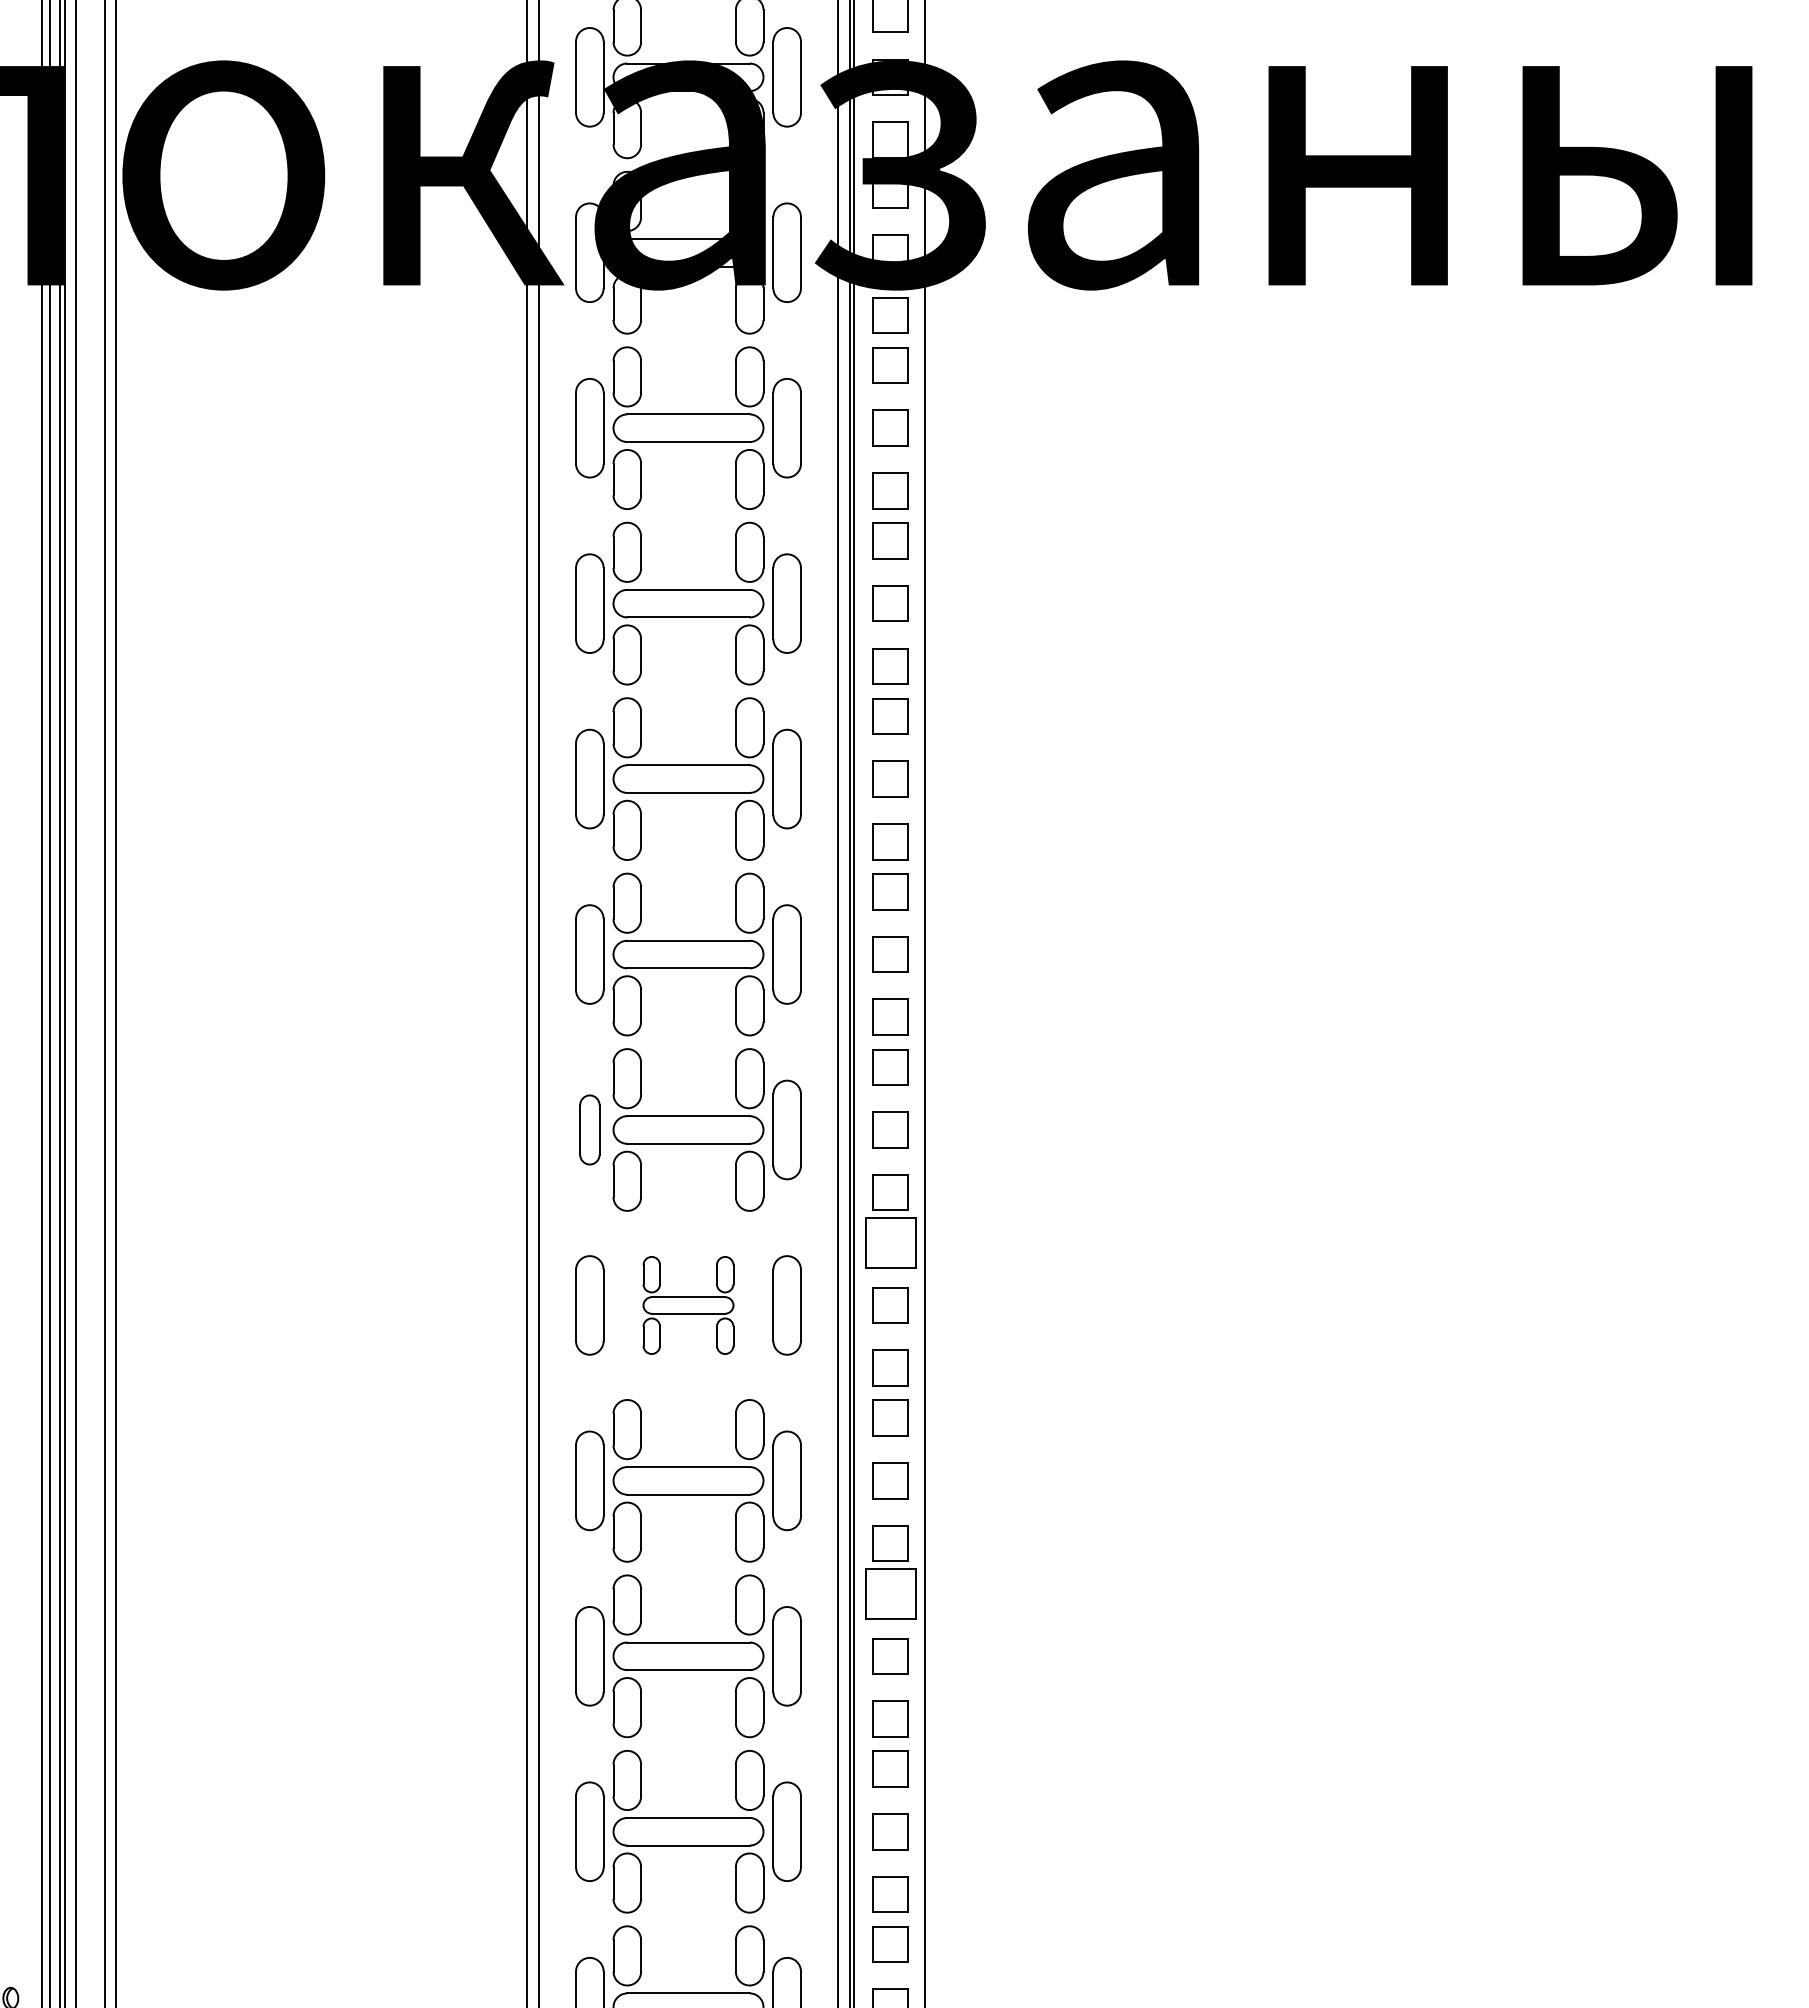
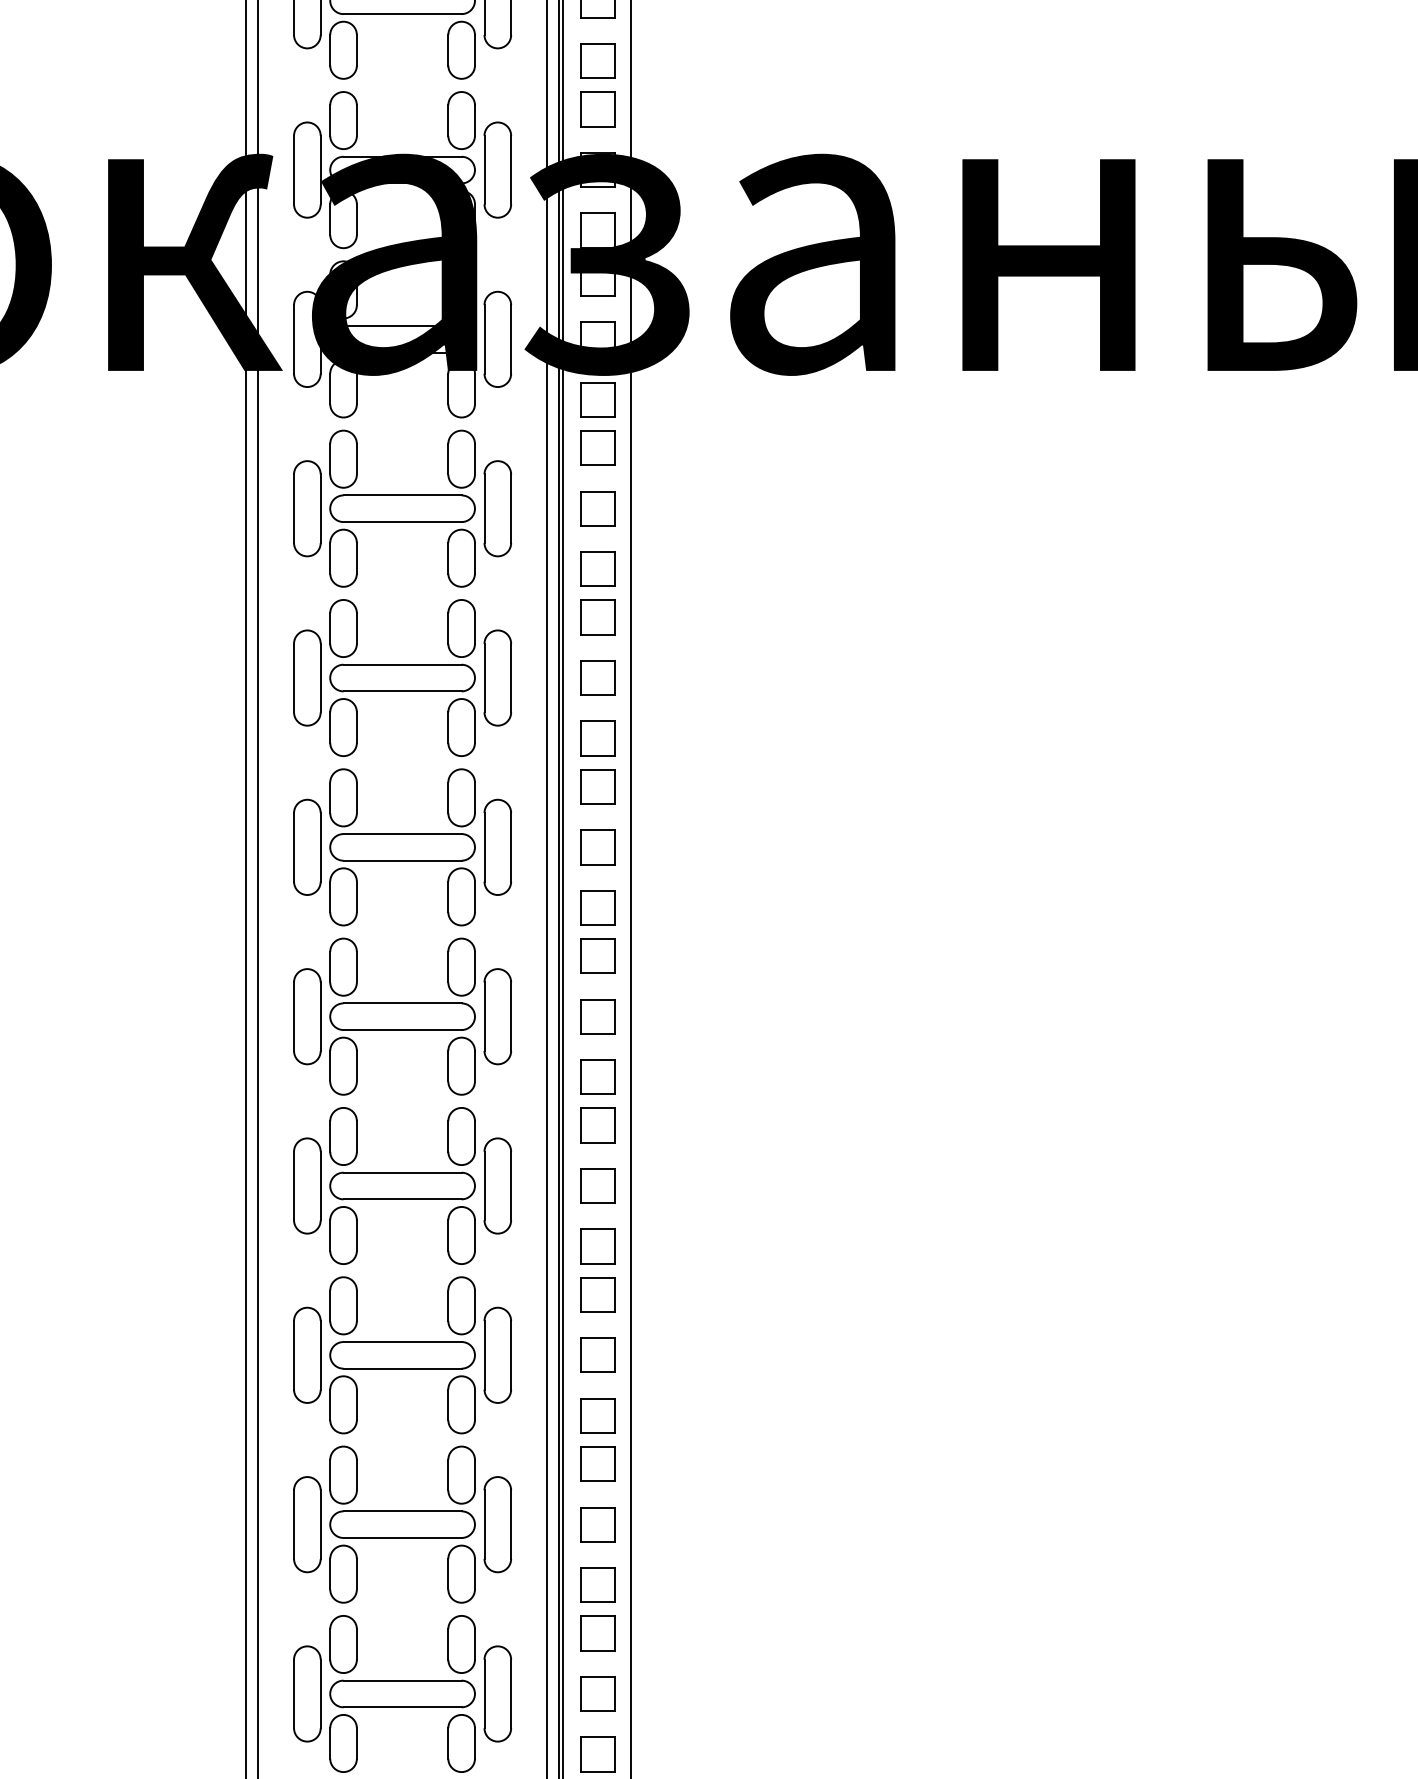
part: (589, 1129) -> (307, 1185), size x1.43
part: (890, 1242) -> (597, 1294), size x0.71
part: (688, 1305) -> (402, 1355), size x1.67
part: (890, 1593) -> (597, 1633), size x0.71

